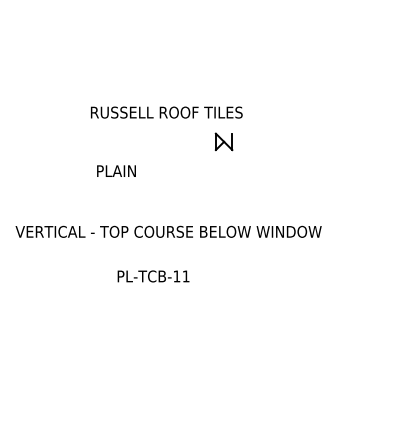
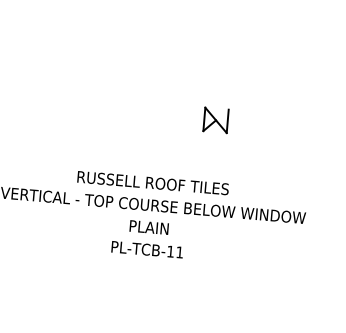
text: (166, 112) -> (152, 183), moved
part: (223, 141) -> (215, 120), size x1.43
text: (116, 170) -> (149, 226), moved
text: (153, 276) -> (147, 249), moved

